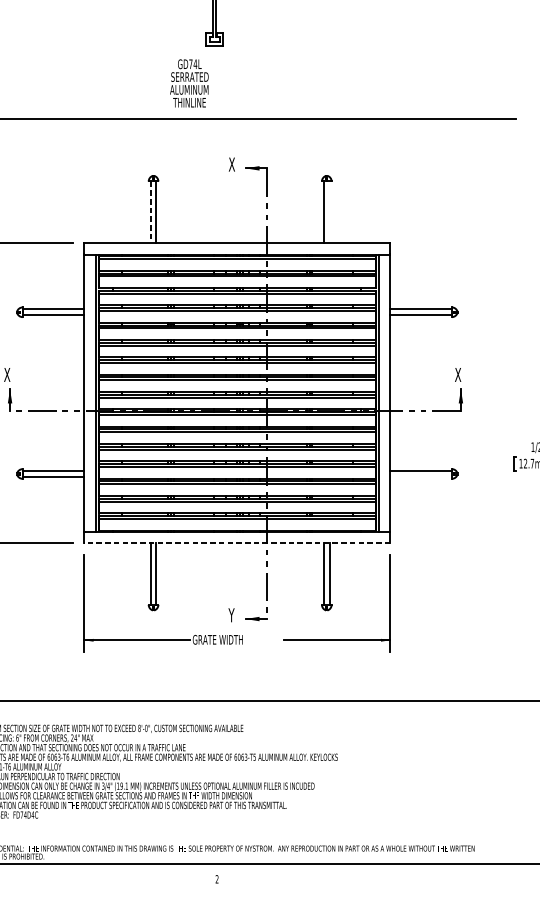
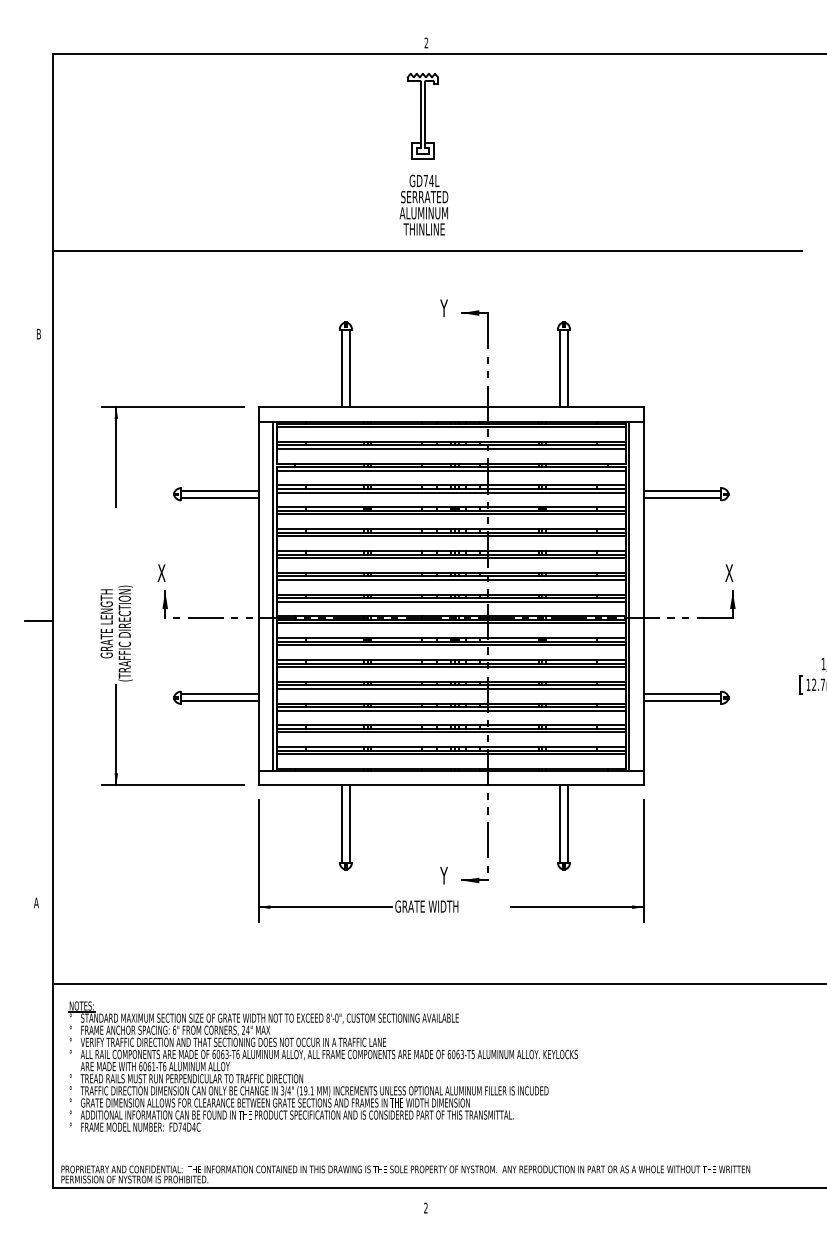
text: (189, 82) -> (423, 204), moved
text: (231, 164) -> (444, 308), X -> Y
line: (150, 212) -> (342, 368), dashed -> solid
line: (329, 212) -> (567, 368), added
line: (420, 476) -> (682, 701), added
line: (237, 543) -> (451, 785), dashed -> solid

